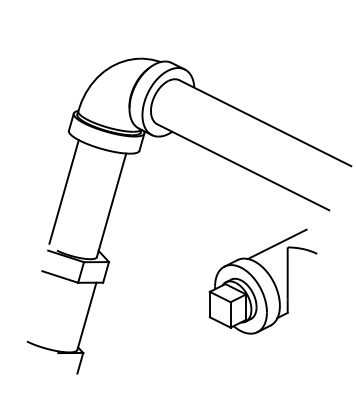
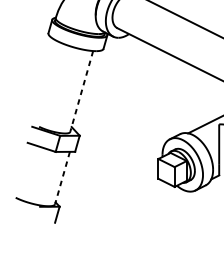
line: (63, 191) -> (44, 80), removed
line: (111, 205) -> (81, 91), solid -> dashed
line: (86, 316) -> (62, 178), solid -> dashed

